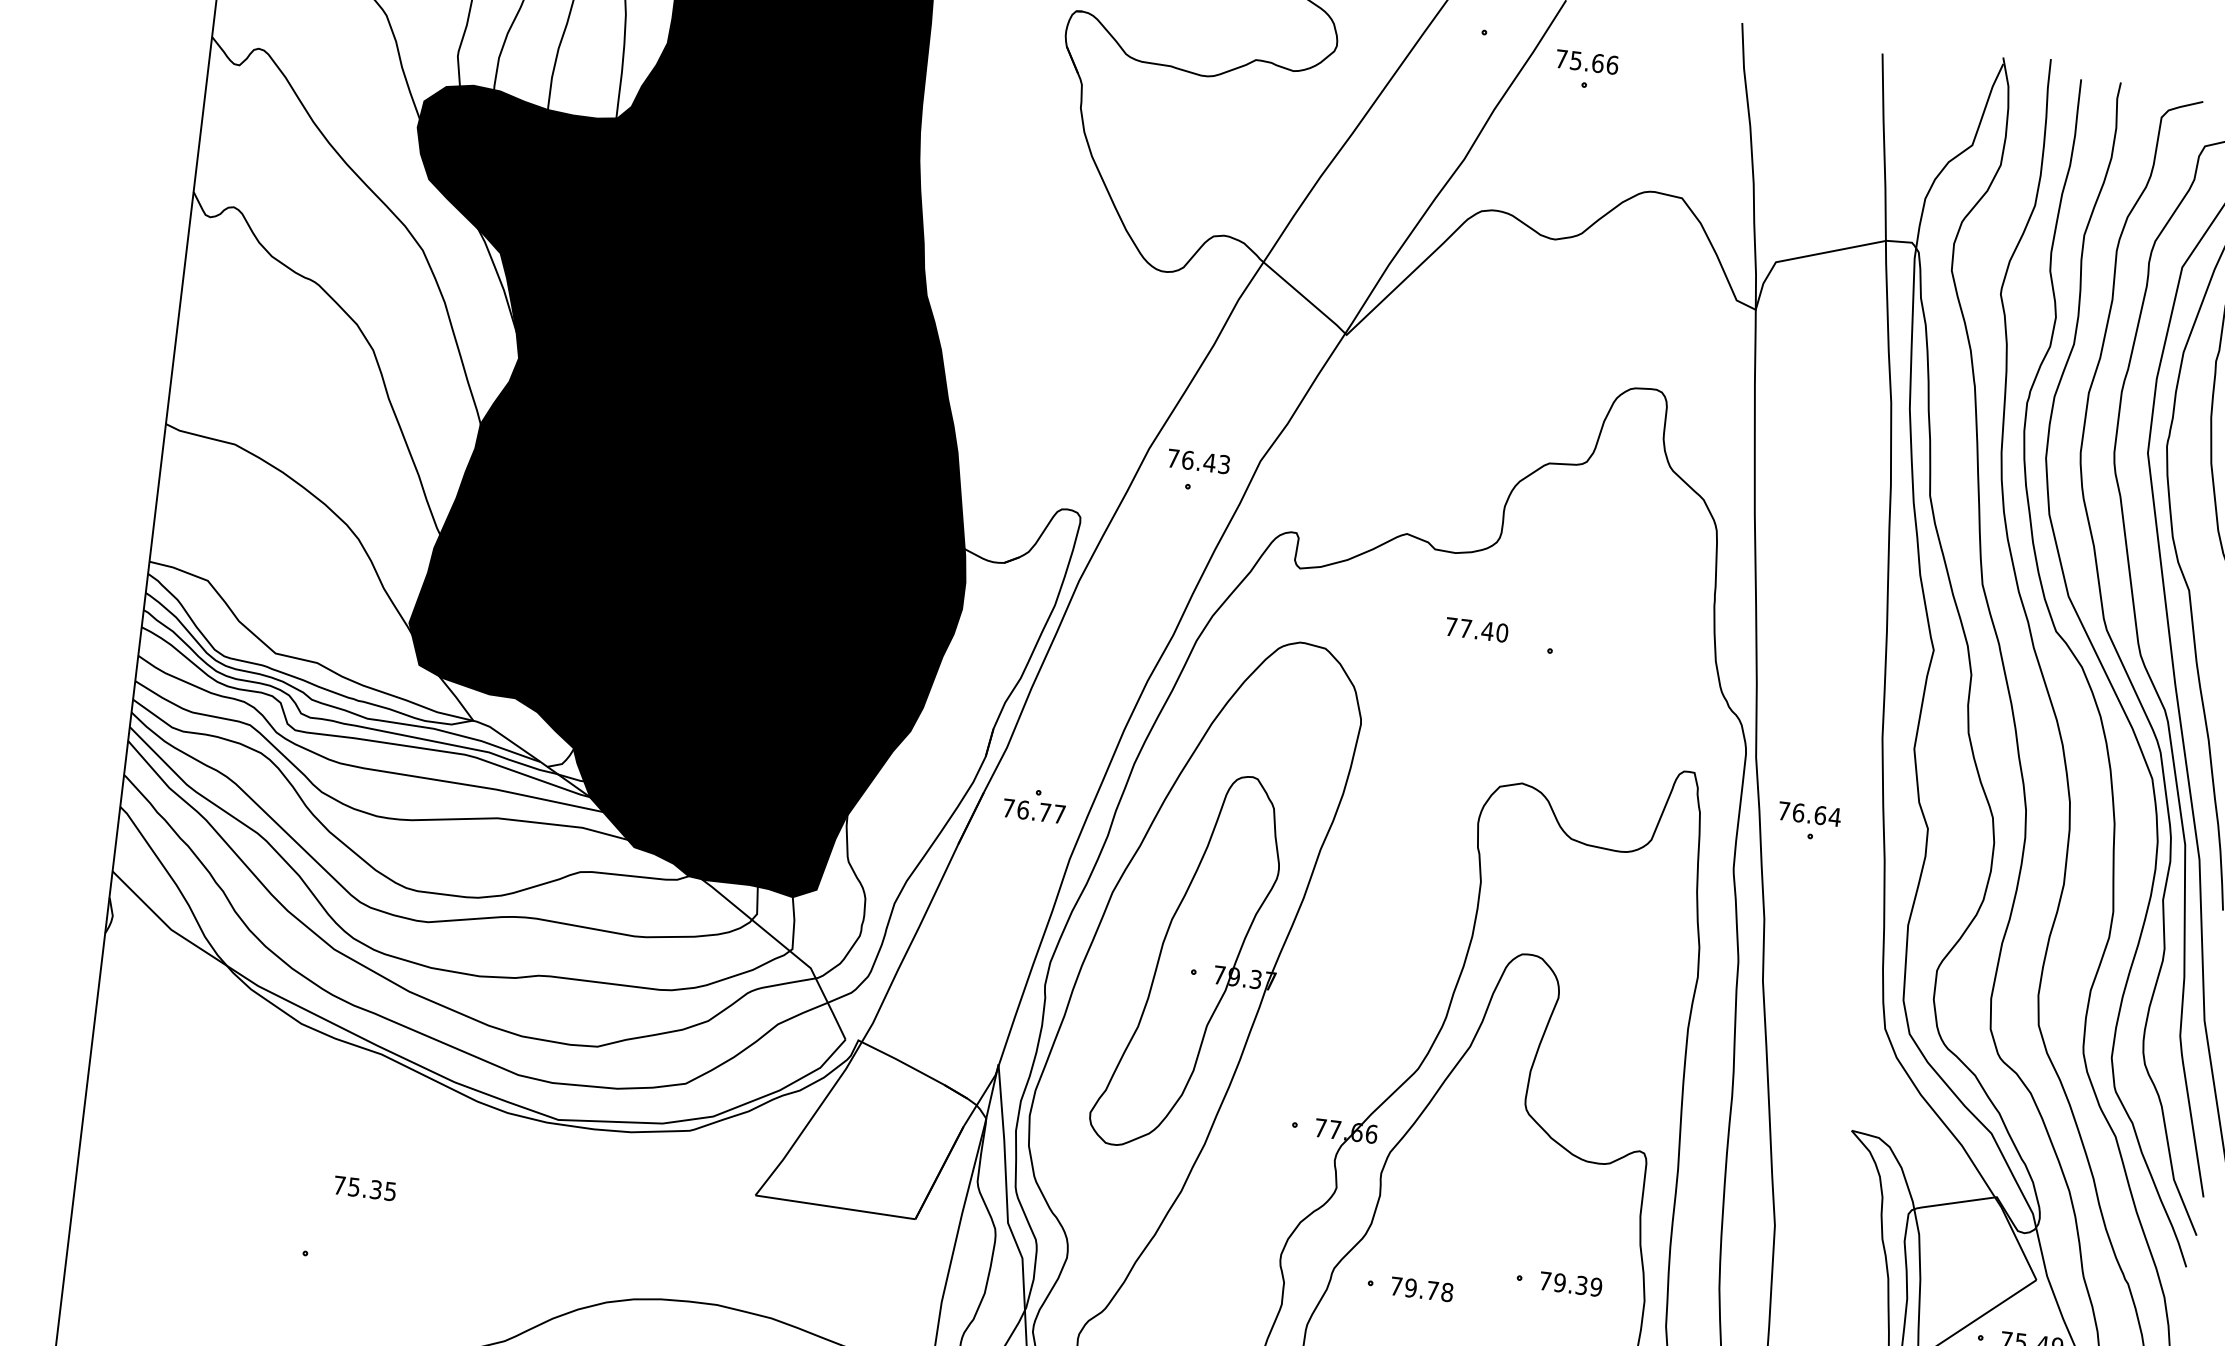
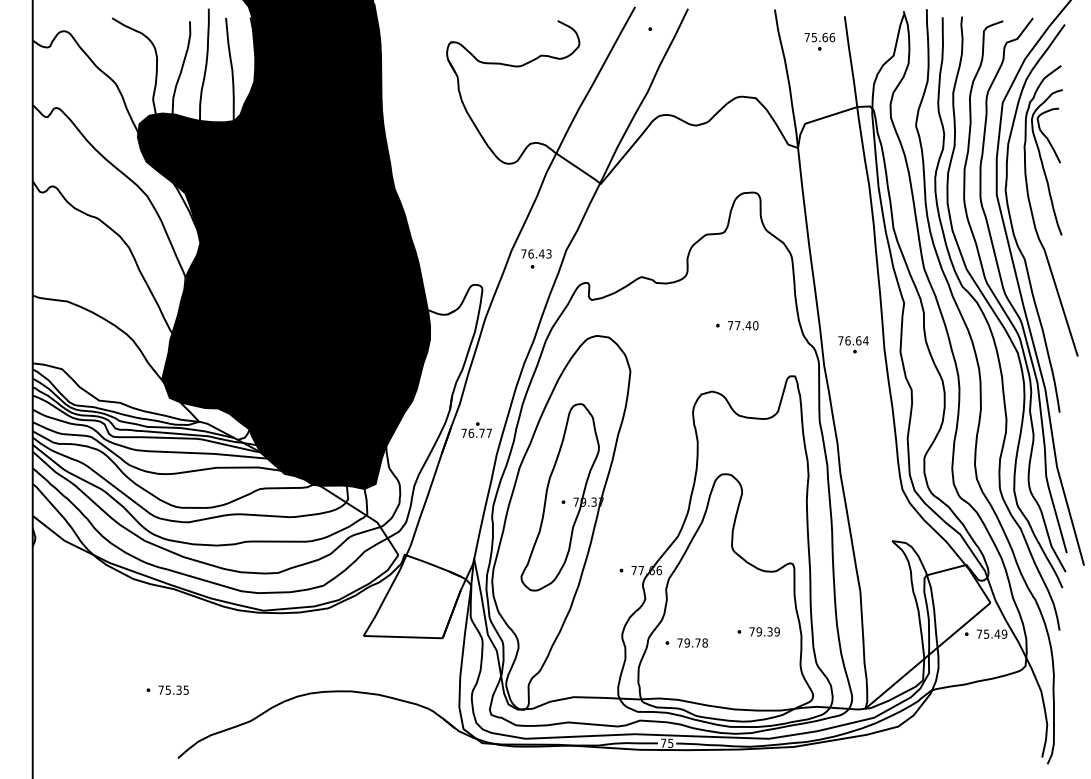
part: (1585, 70) -> (819, 41), moved
text: (1477, 629) -> (743, 325), moved
part: (1808, 821) -> (853, 344), moved
text: (364, 1186) -> (173, 689), moved

